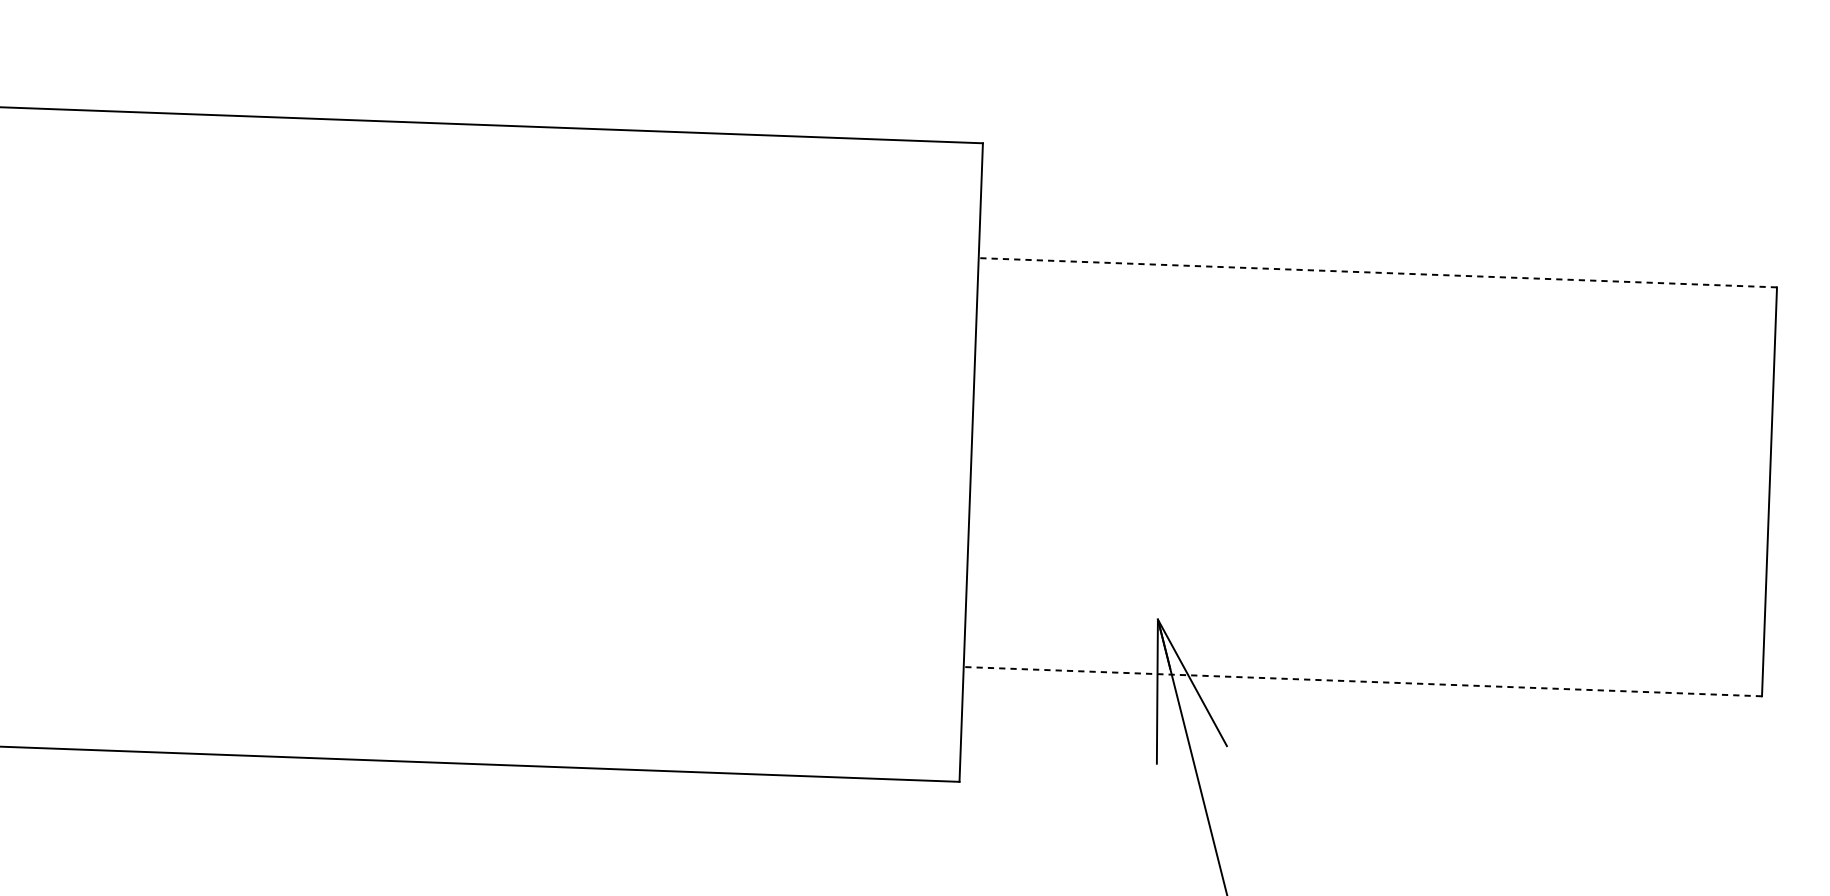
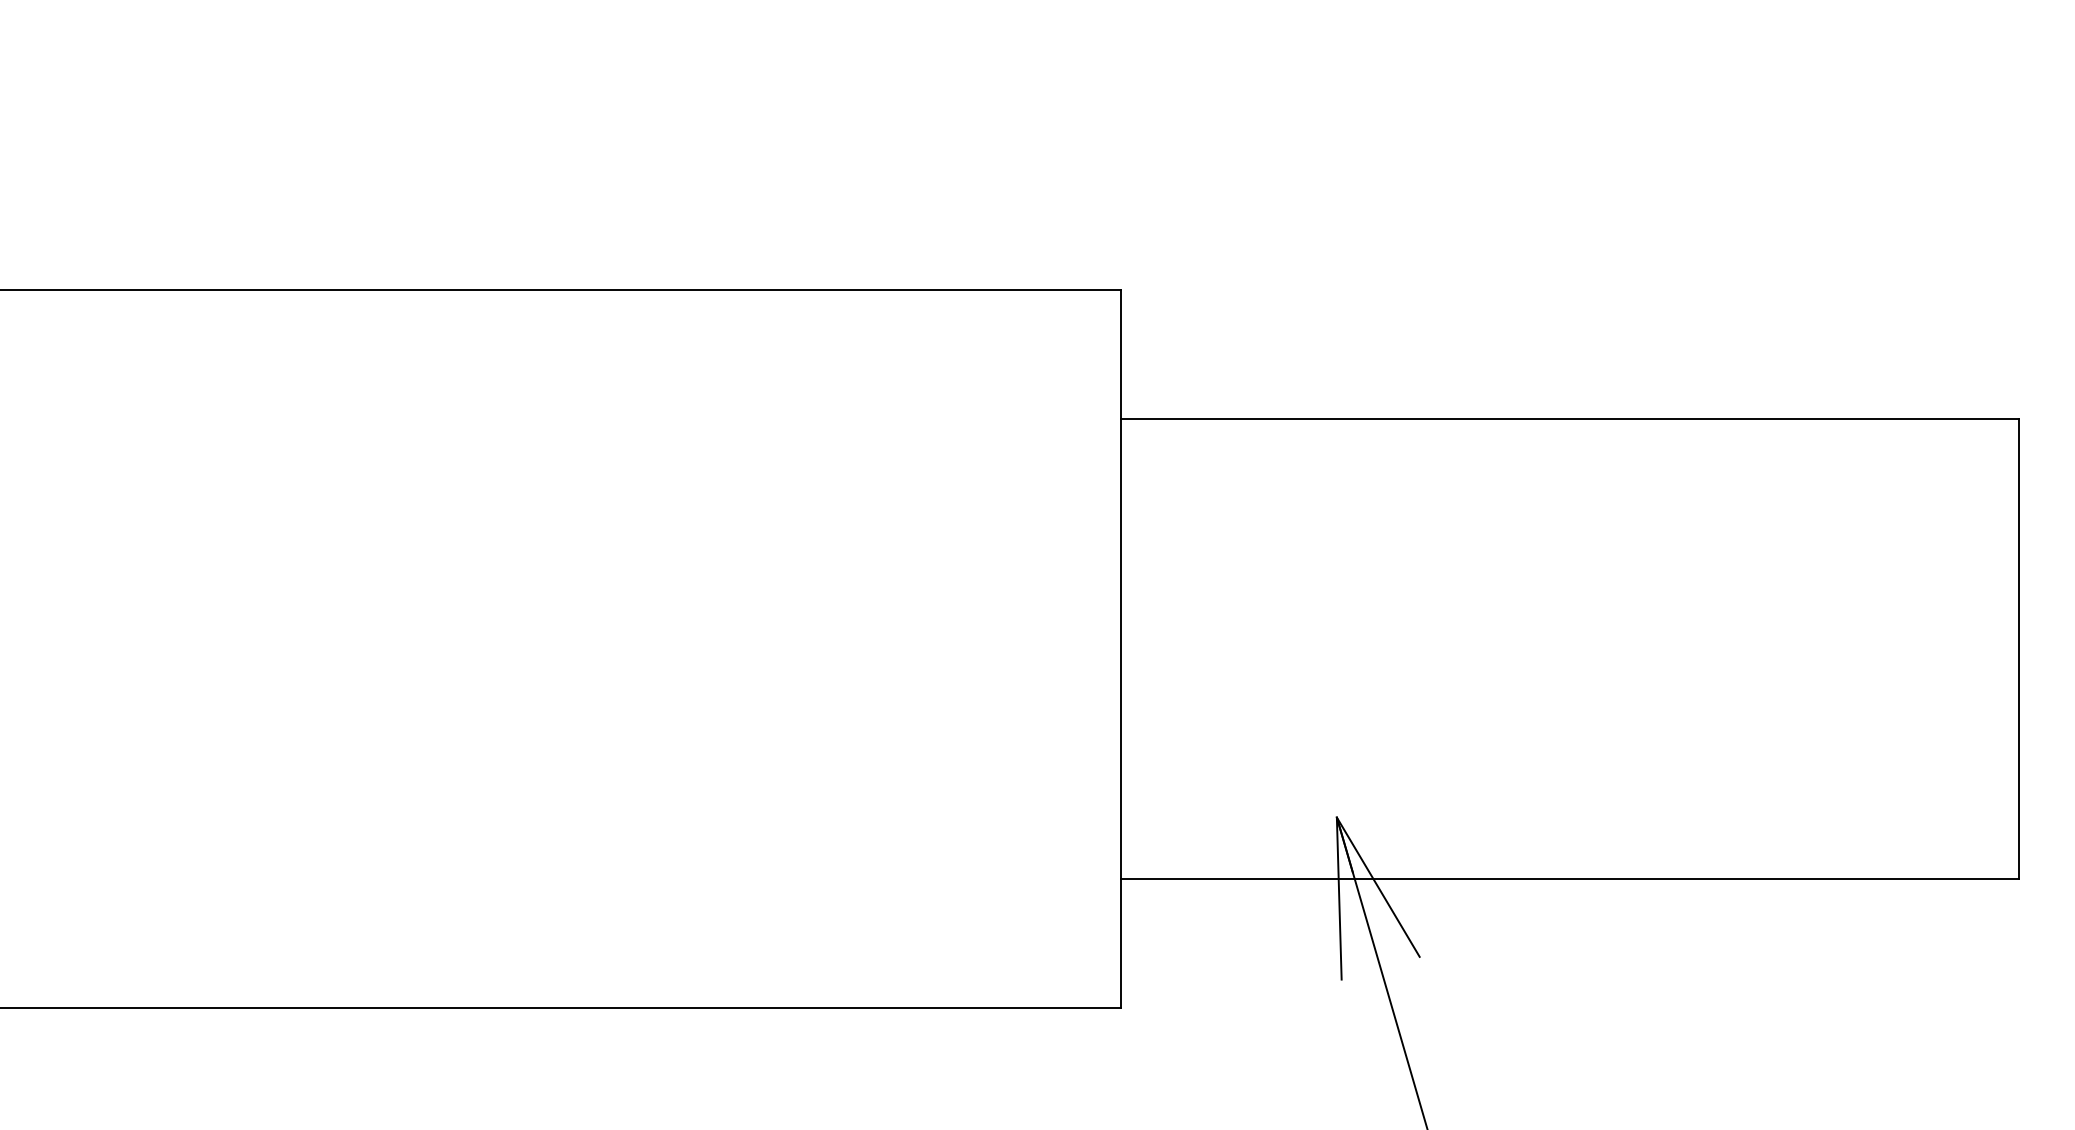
line: (1377, 272) -> (1569, 418), dashed -> solid
line: (1362, 681) -> (1569, 878), dashed -> solid

